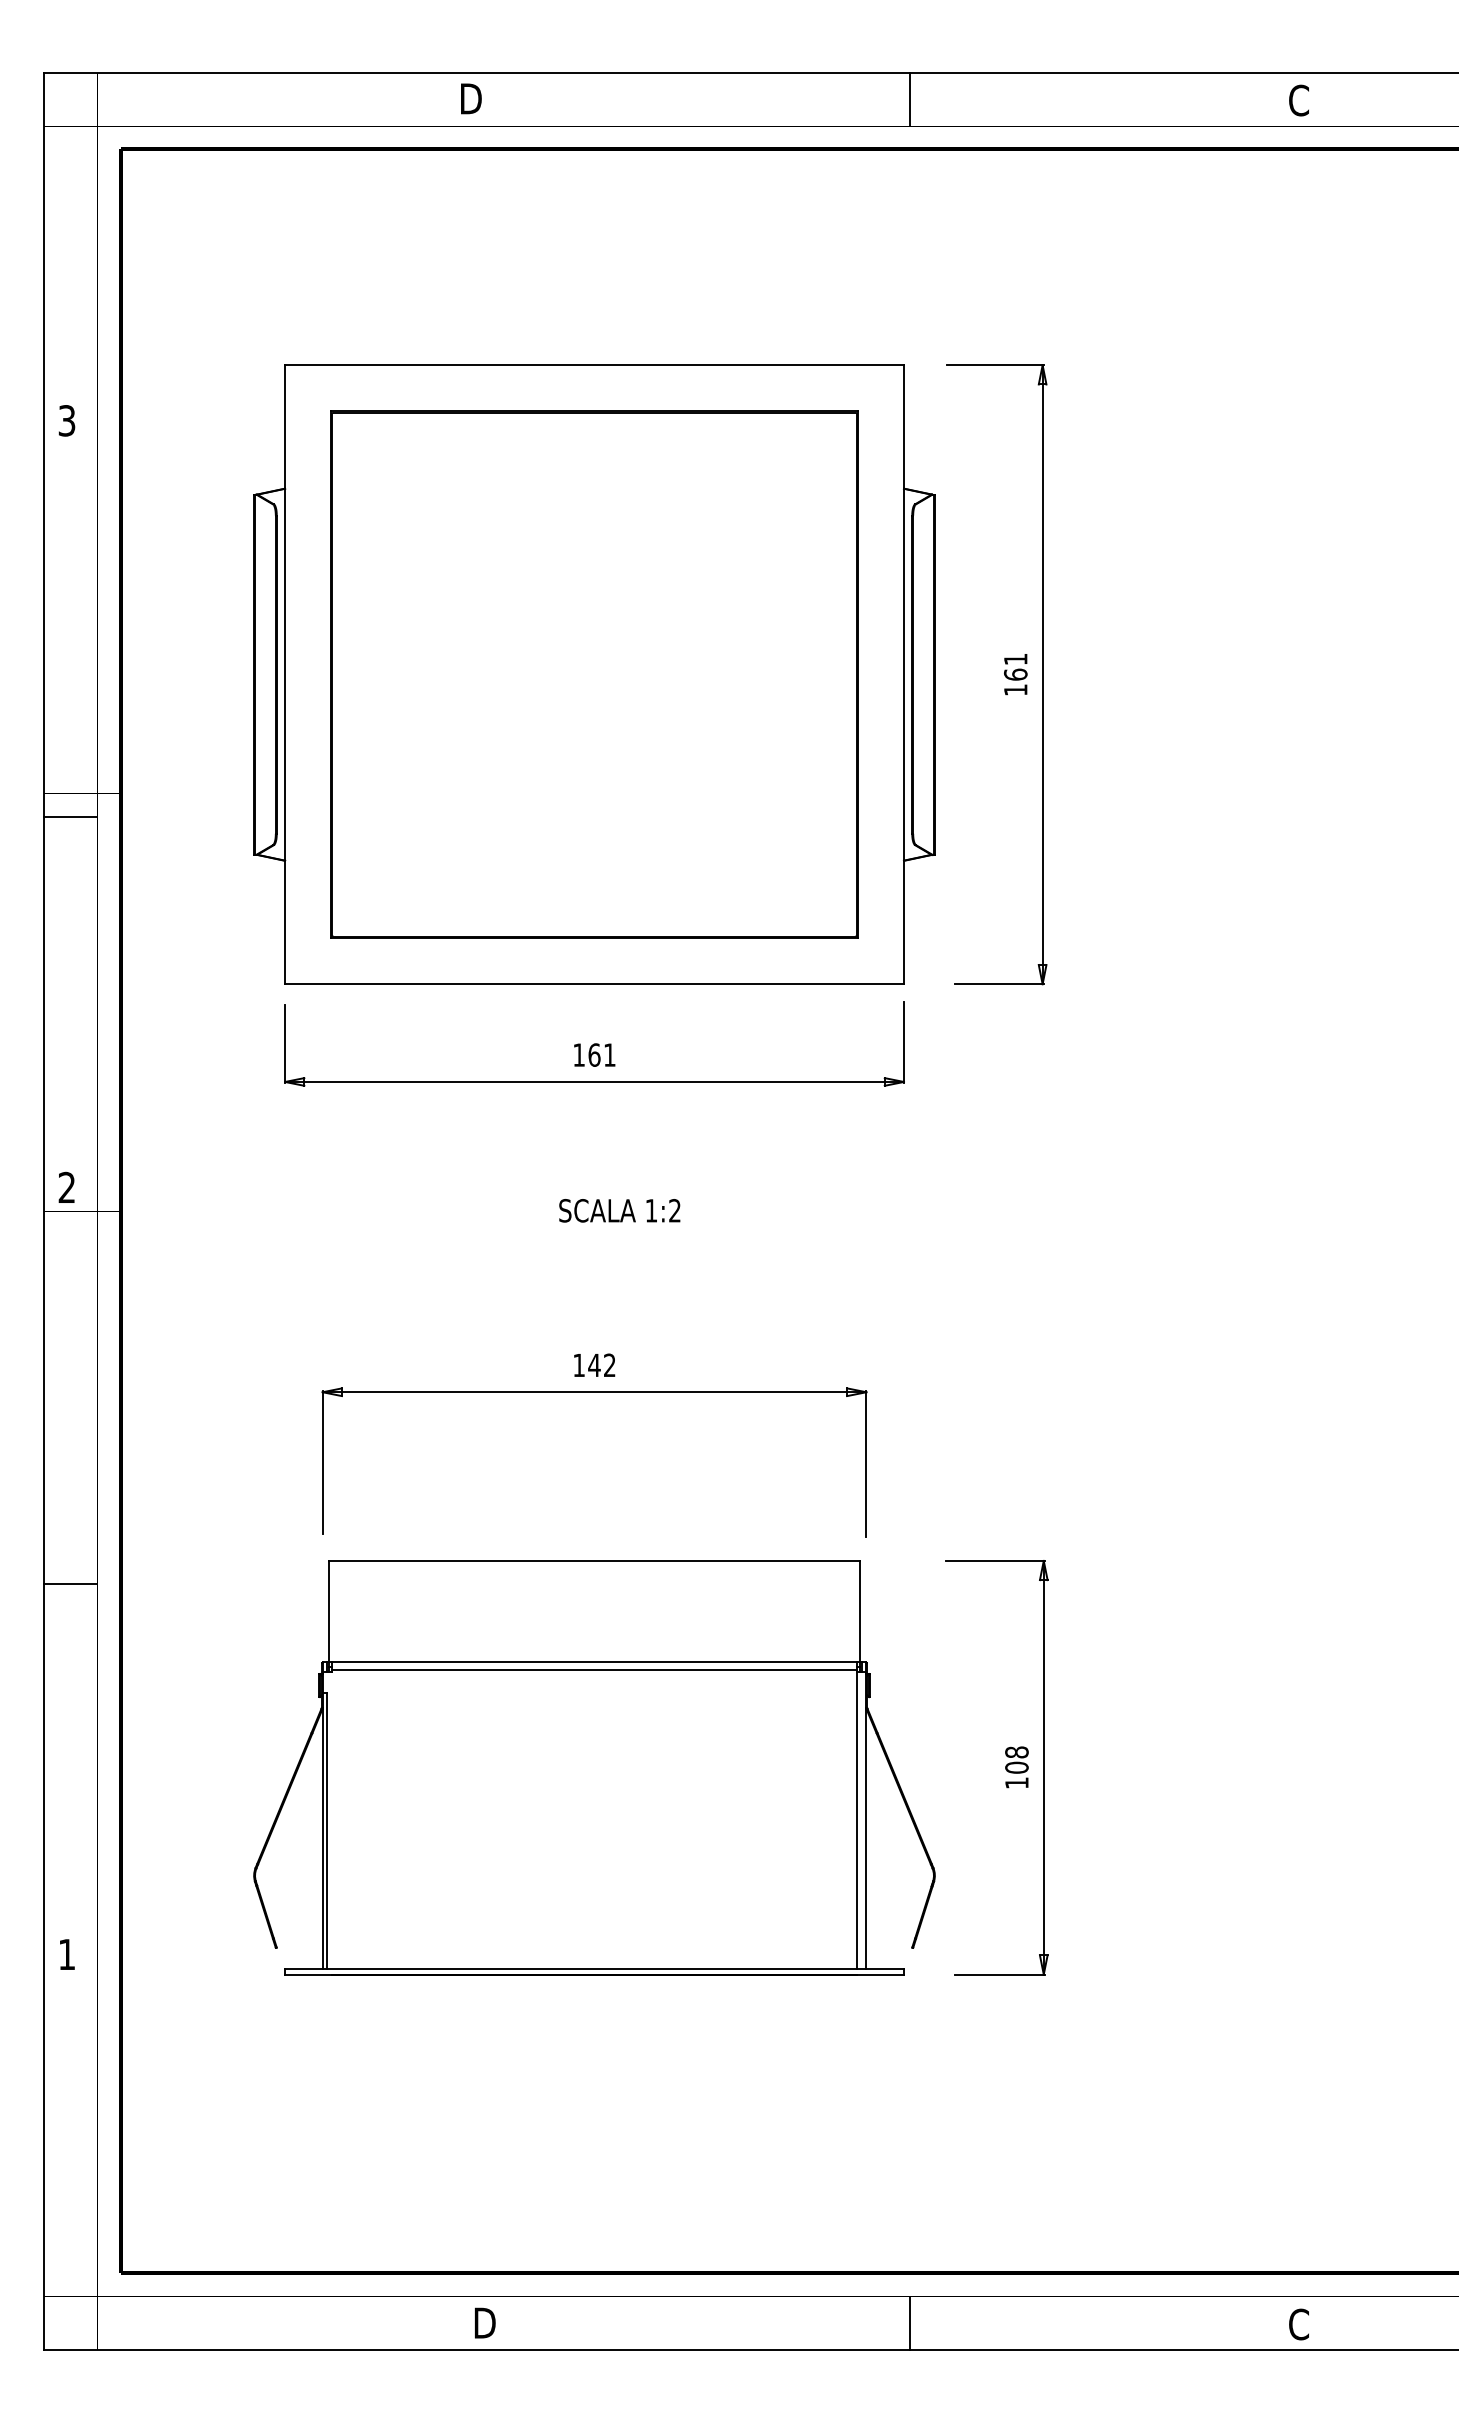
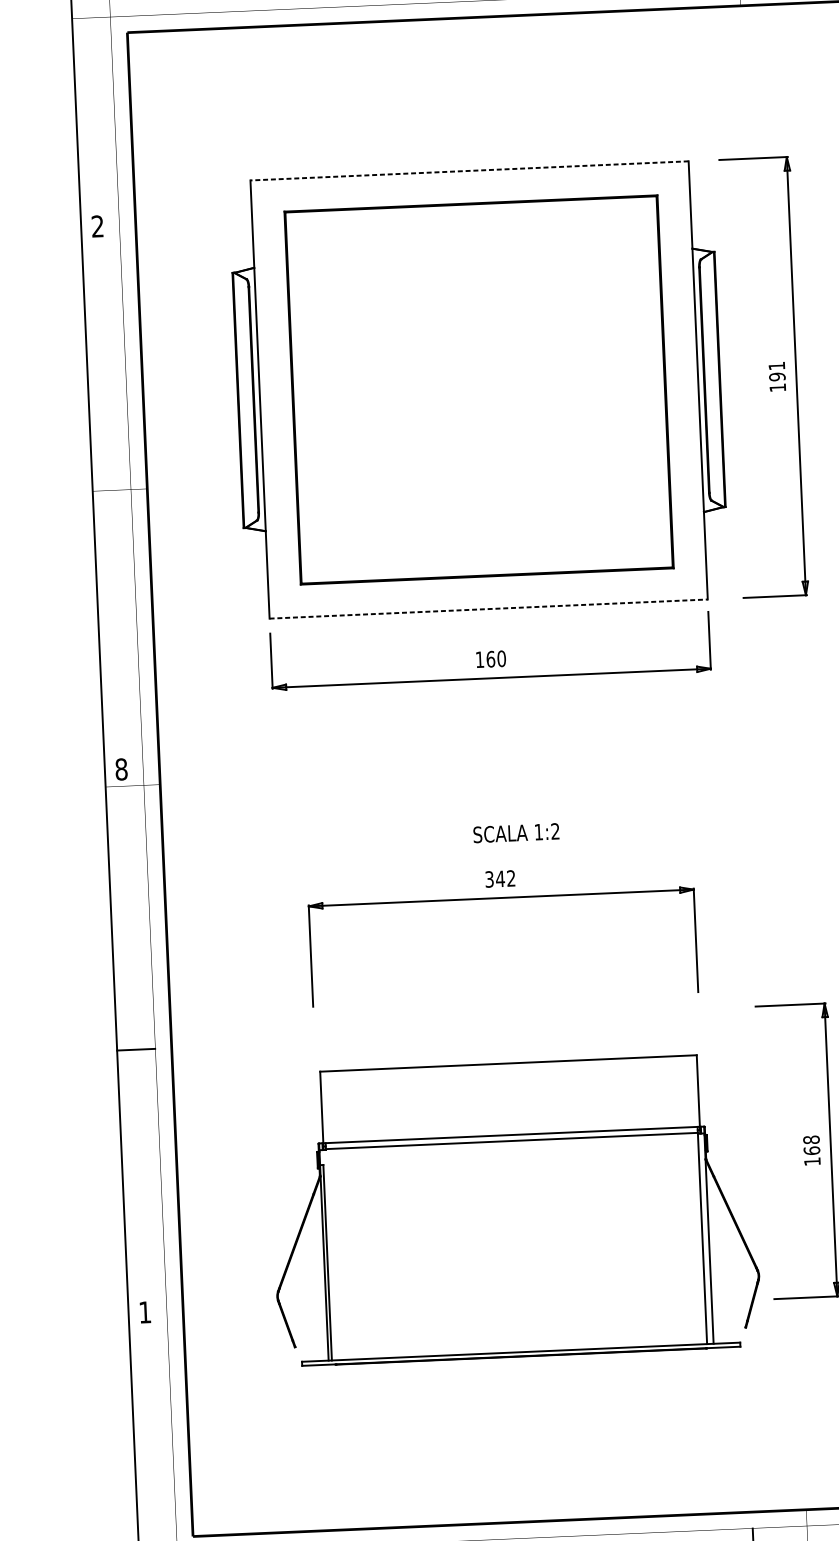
line: (594, 365) -> (469, 171), solid -> dashed
text: (66, 420) -> (97, 226), 3 -> 2
text: (1015, 674) -> (777, 376), 161 -> 191
line: (70, 816) -> (112, 506), removed
line: (595, 984) -> (489, 609), solid -> dashed
text: (609, 1054) -> (501, 658), 161 -> 160
text: (66, 1187) -> (121, 769), 2 -> 8
text: (619, 1210) -> (516, 832), moved
text: (578, 1365) -> (489, 879), 142 -> 342
part: (594, 1767) -> (514, 1209), moved
text: (1016, 1767) -> (811, 1150), 108 -> 168

